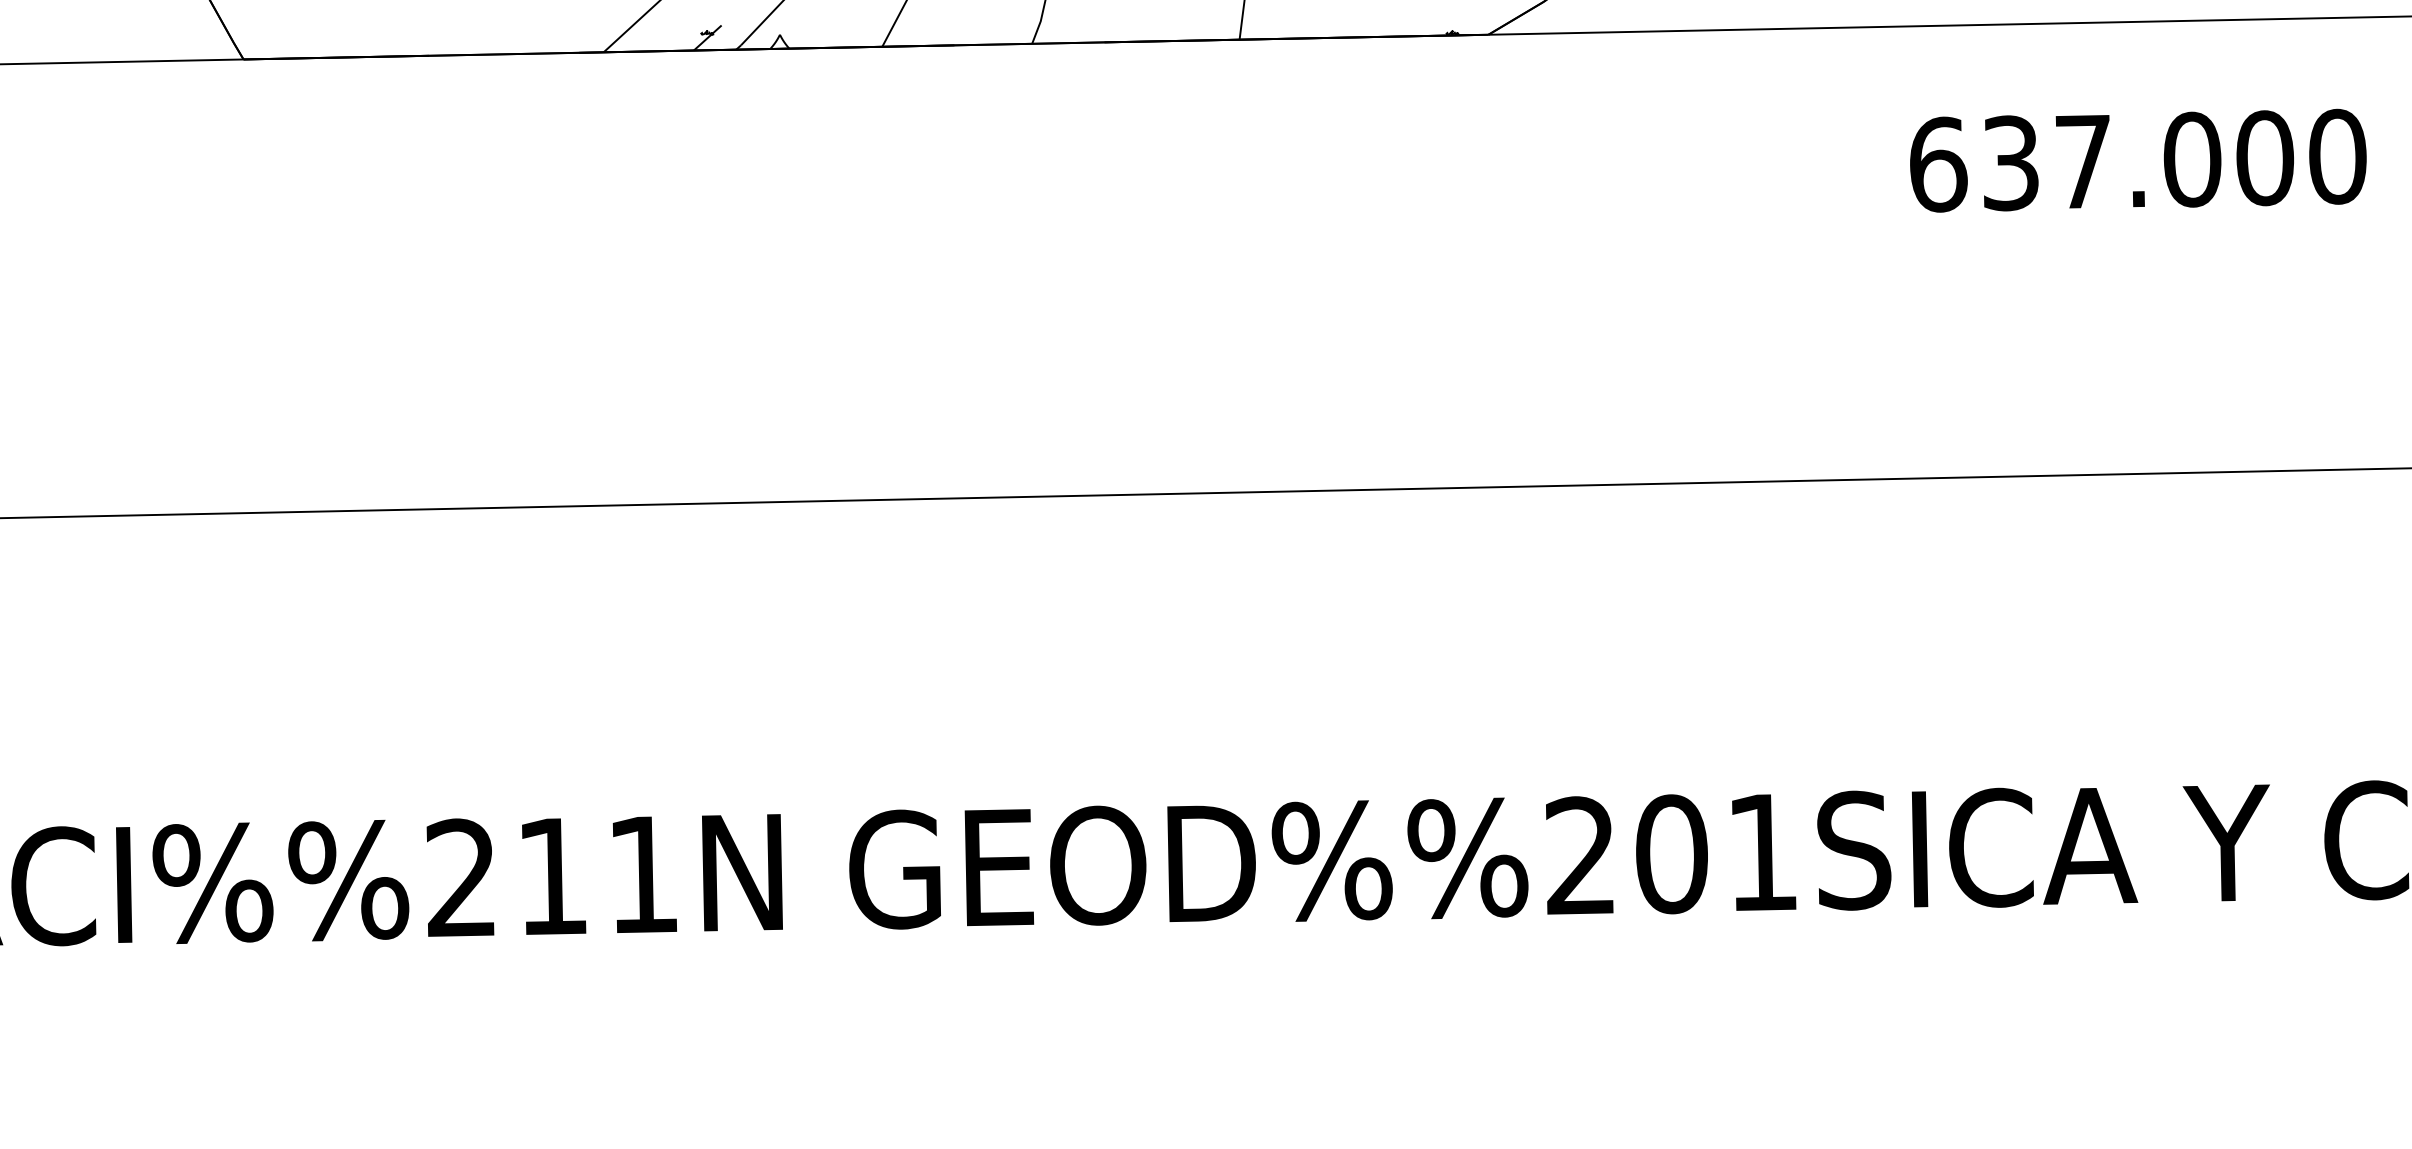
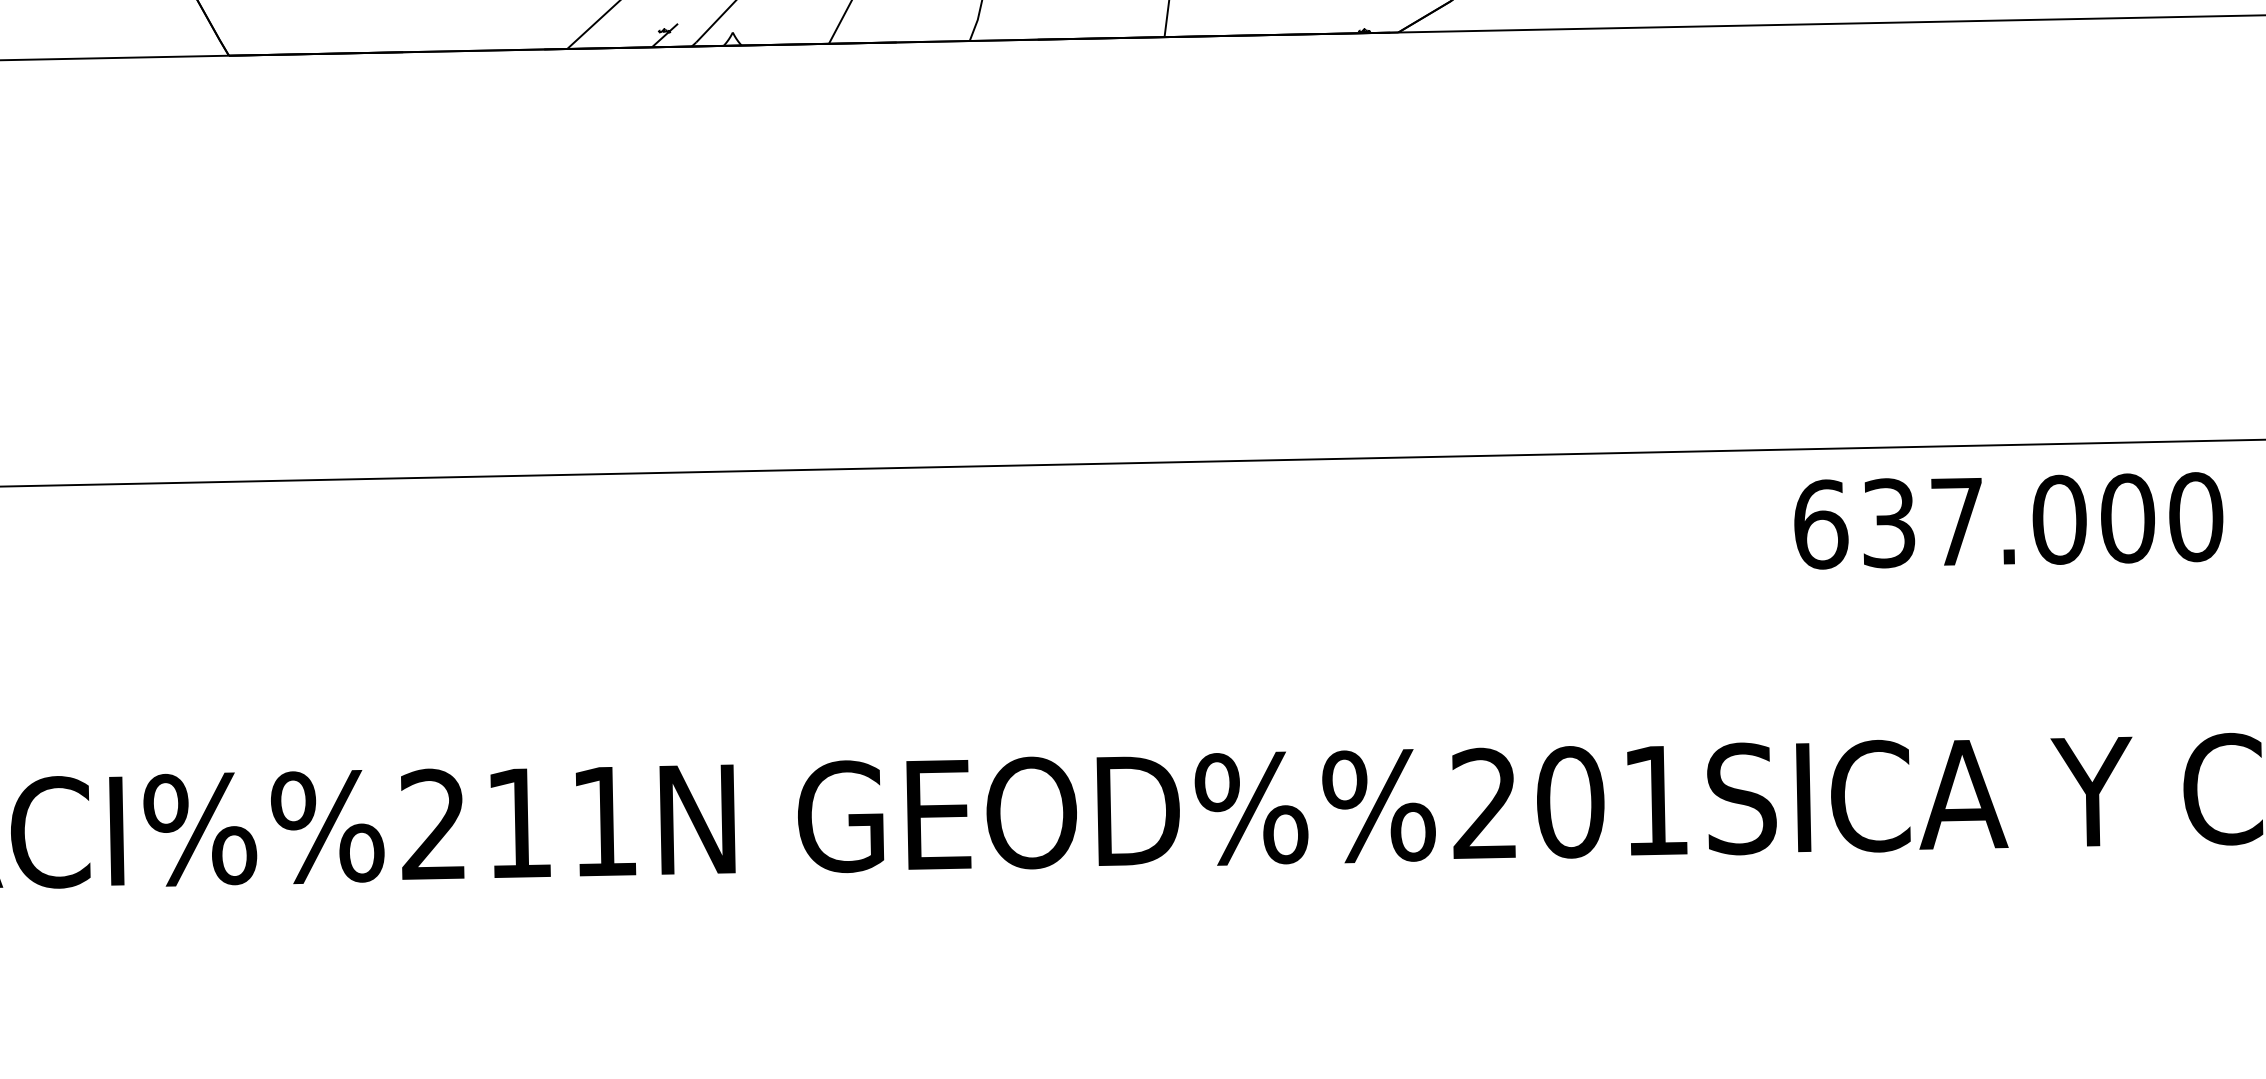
text: (2138, 160) -> (2008, 520), moved

